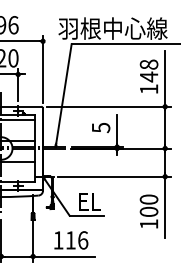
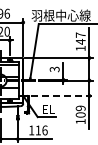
text: (148, 63) -> (80, 34), 148 -> 147
text: (98, 126) -> (53, 68), 5 -> 3
line: (113, 175) -> (61, 95), solid -> dashed
text: (148, 199) -> (80, 108), 100 -> 109

